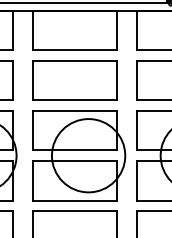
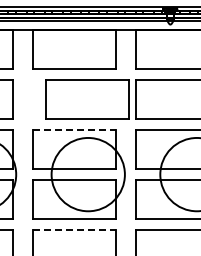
part: (74, 80) -> (87, 99), moved
line: (74, 110) -> (74, 129), solid -> dashed
line: (74, 211) -> (74, 230), solid -> dashed

